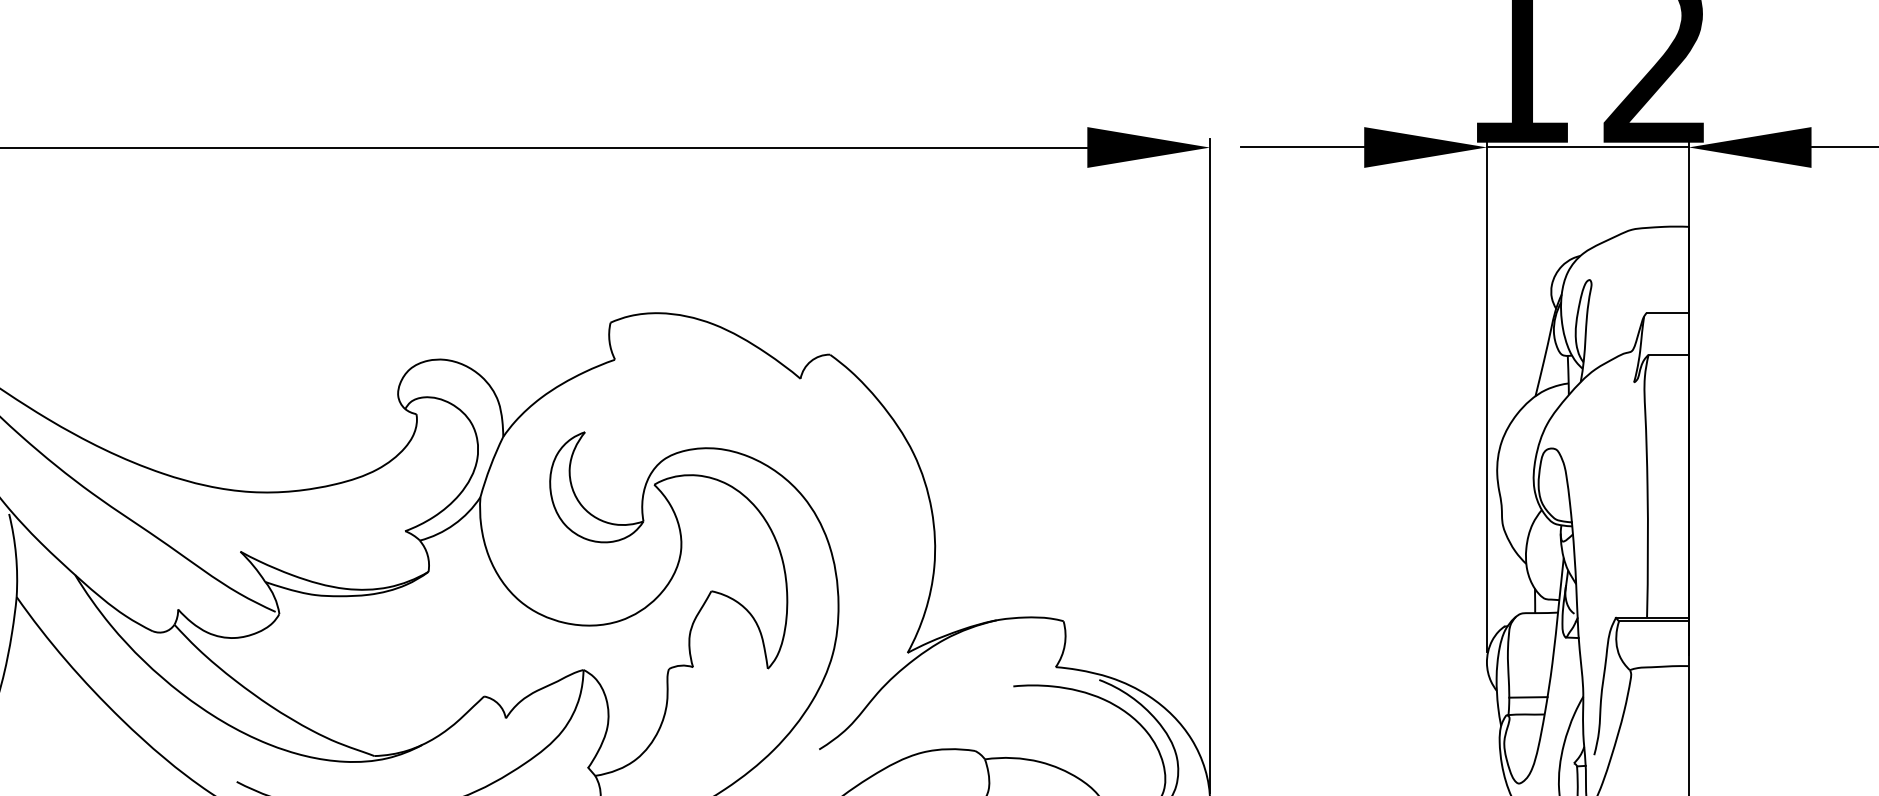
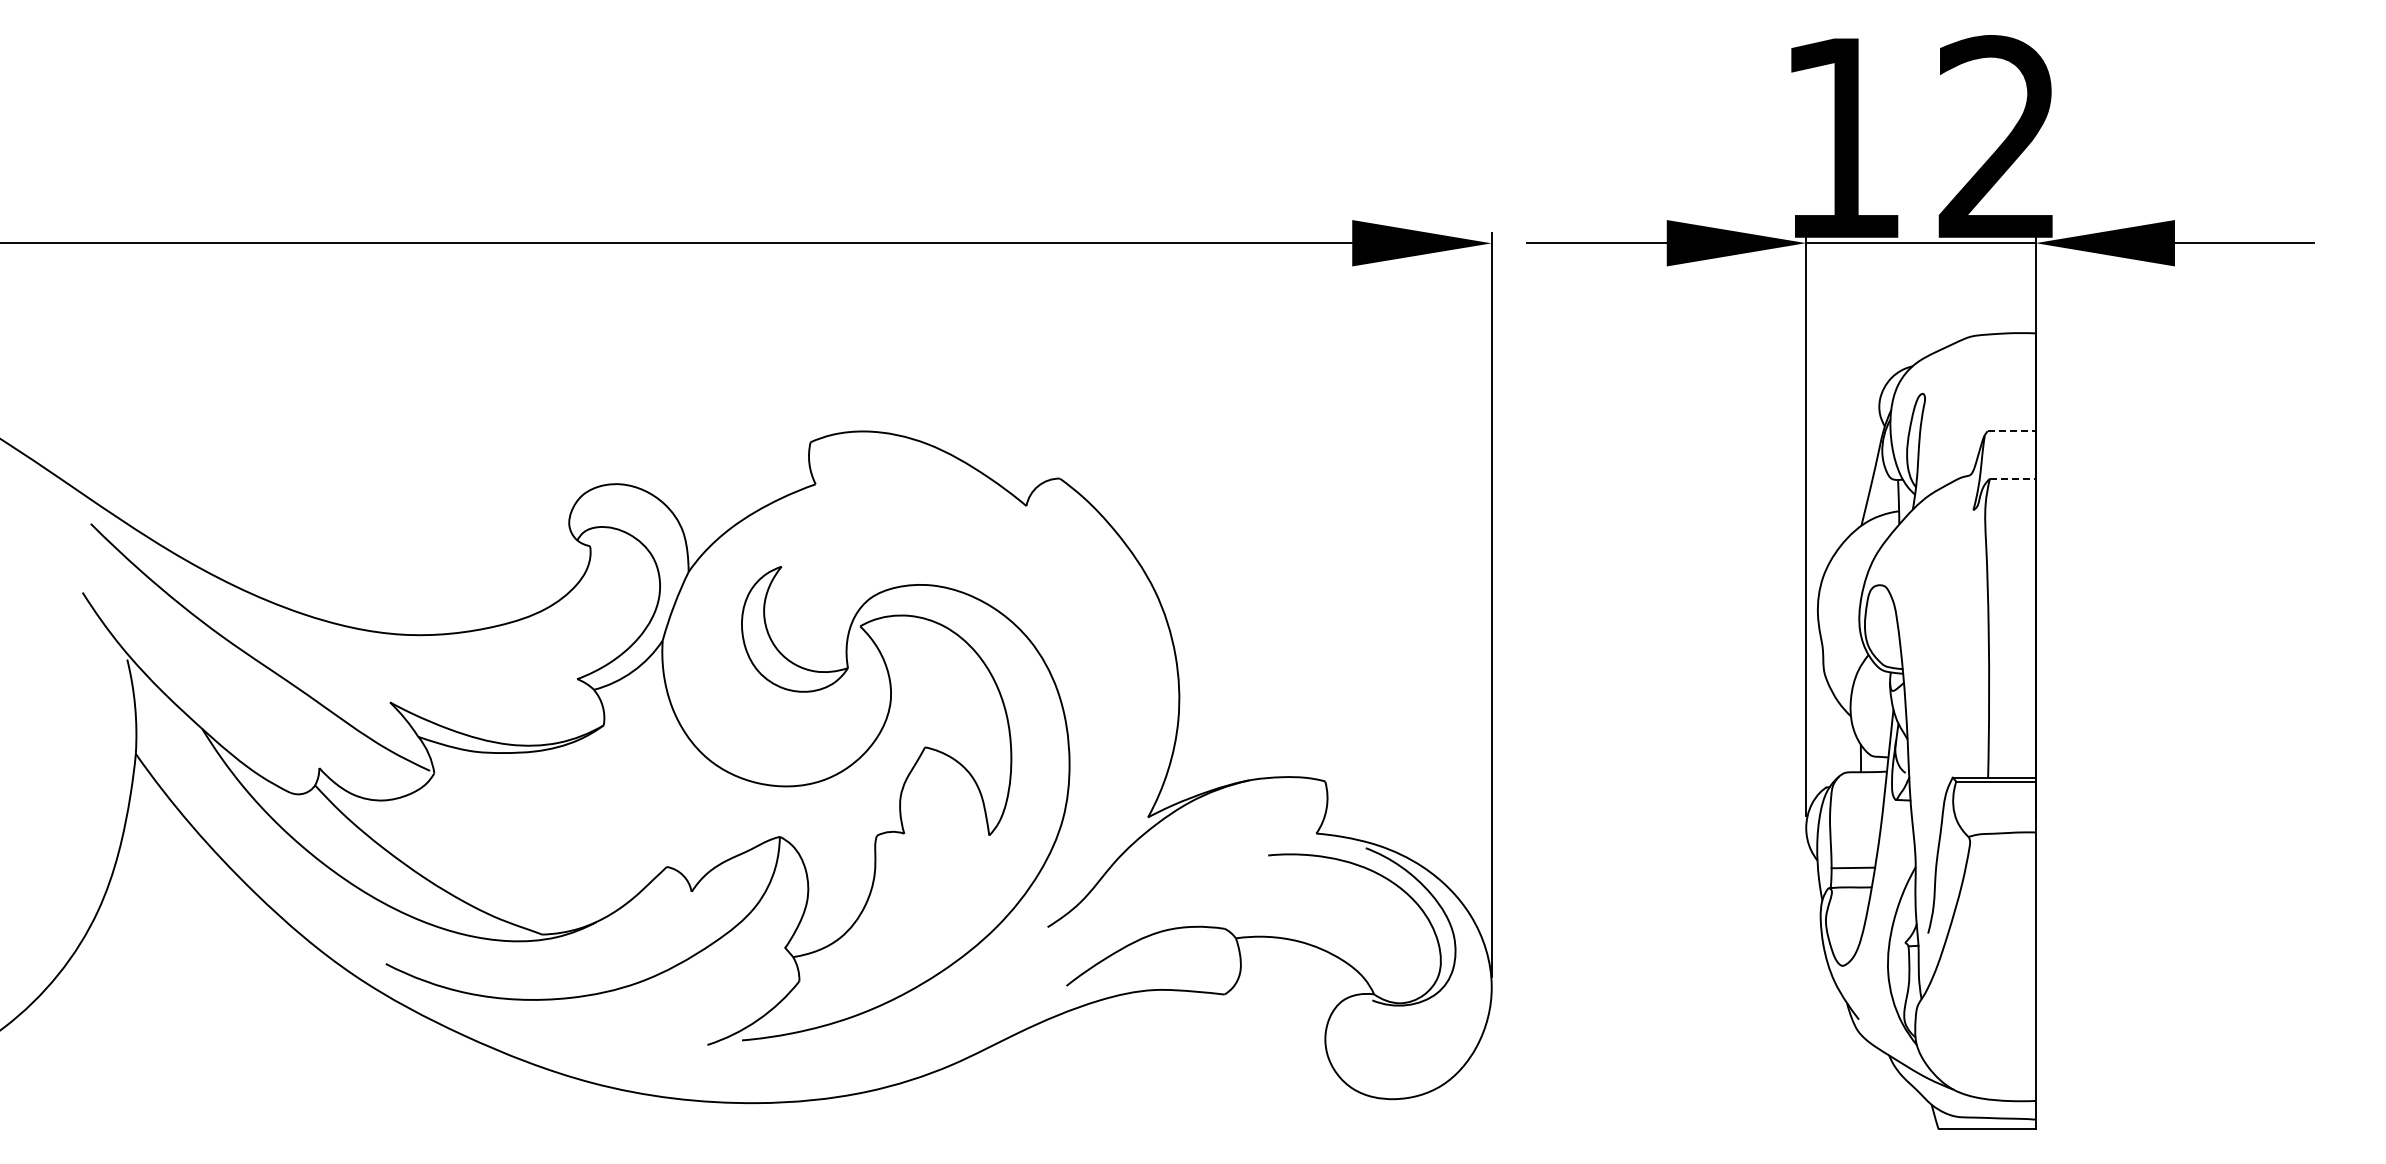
line: (1667, 313) -> (2011, 431), solid -> dashed
line: (1668, 354) -> (2012, 478), solid -> dashed

